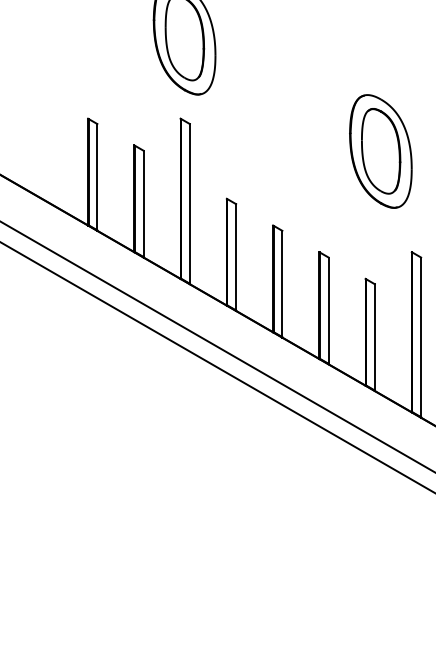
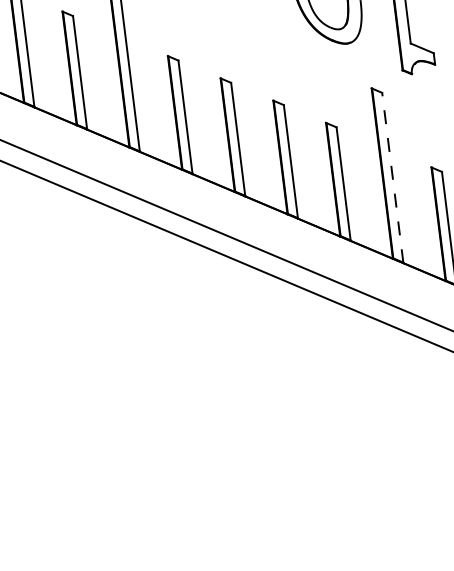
line: (421, 337) -> (393, 177), solid -> dashed

